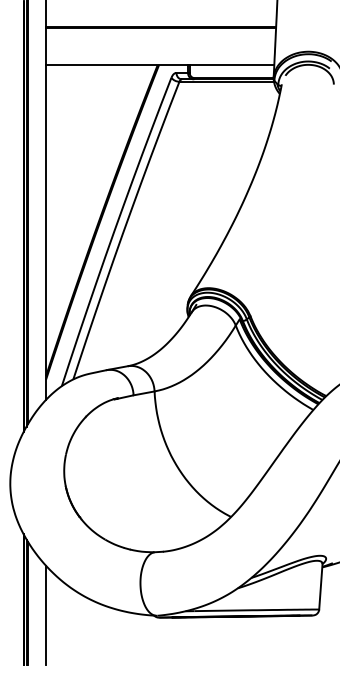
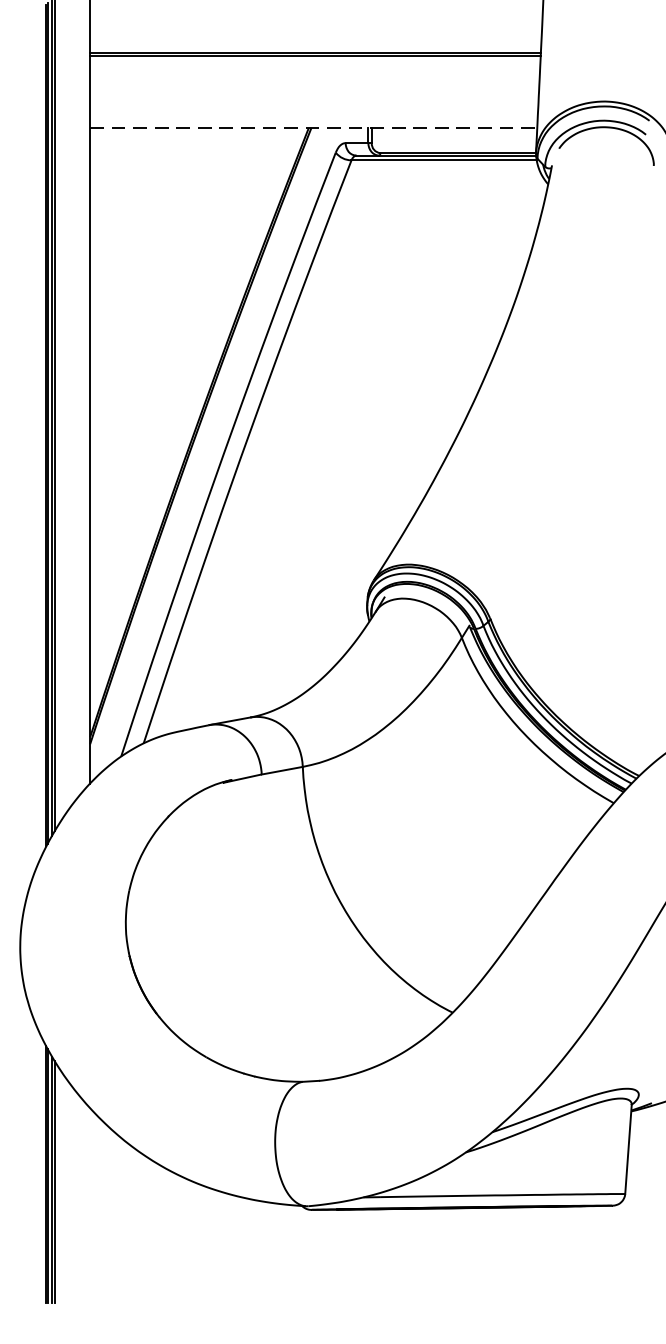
line: (160, 65) -> (314, 128), solid -> dashed
line: (46, 615) -> (91, 1205), removed

